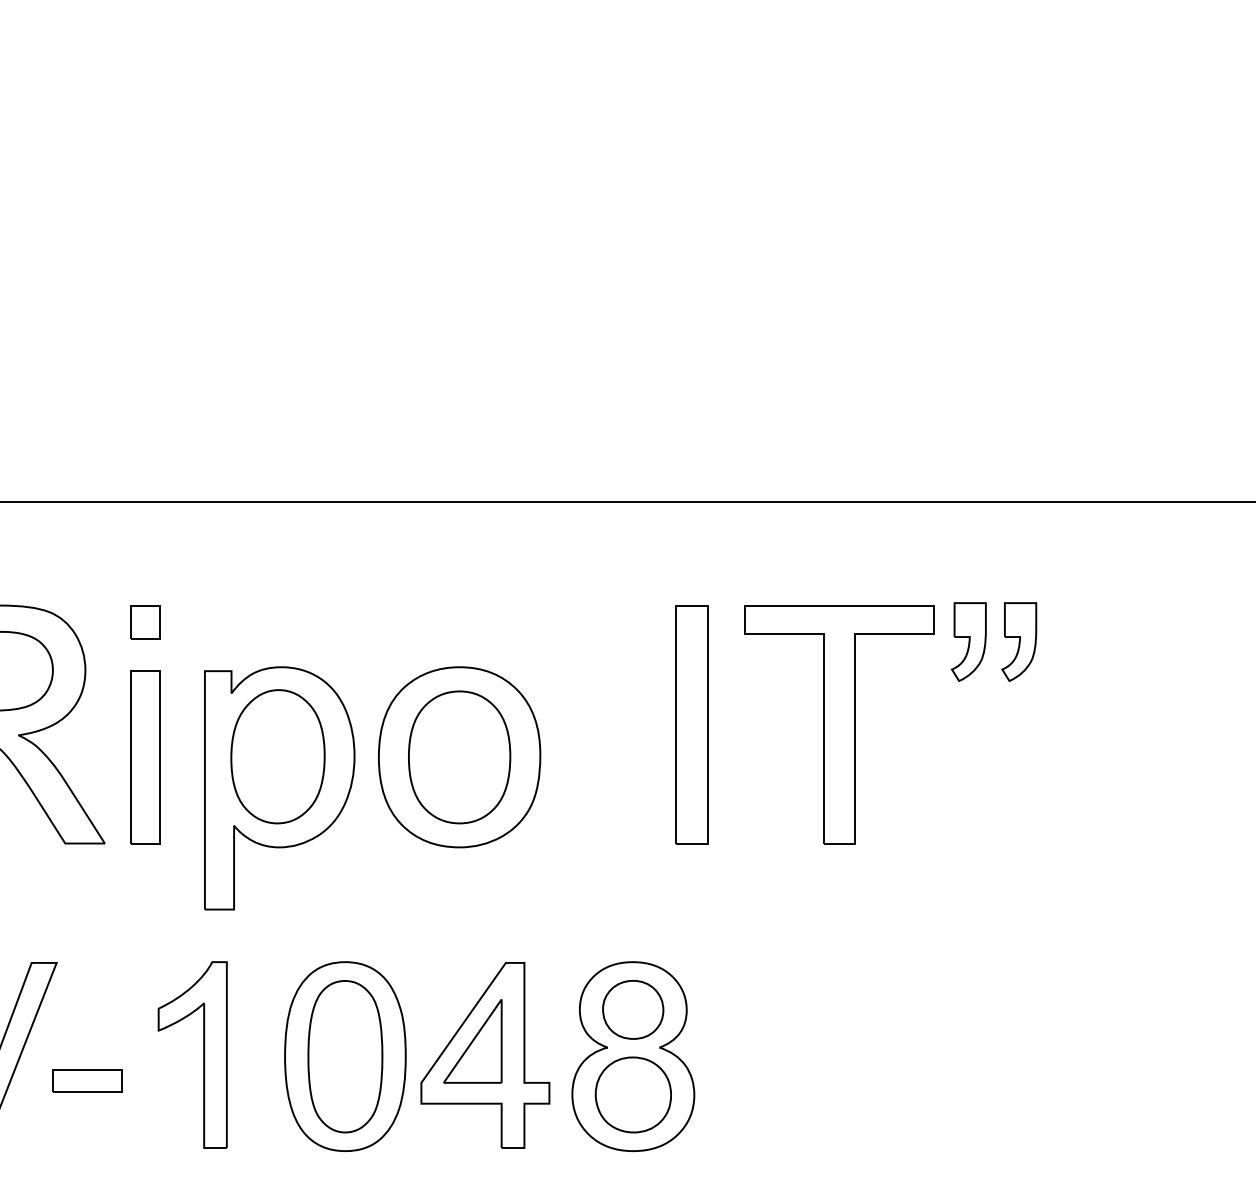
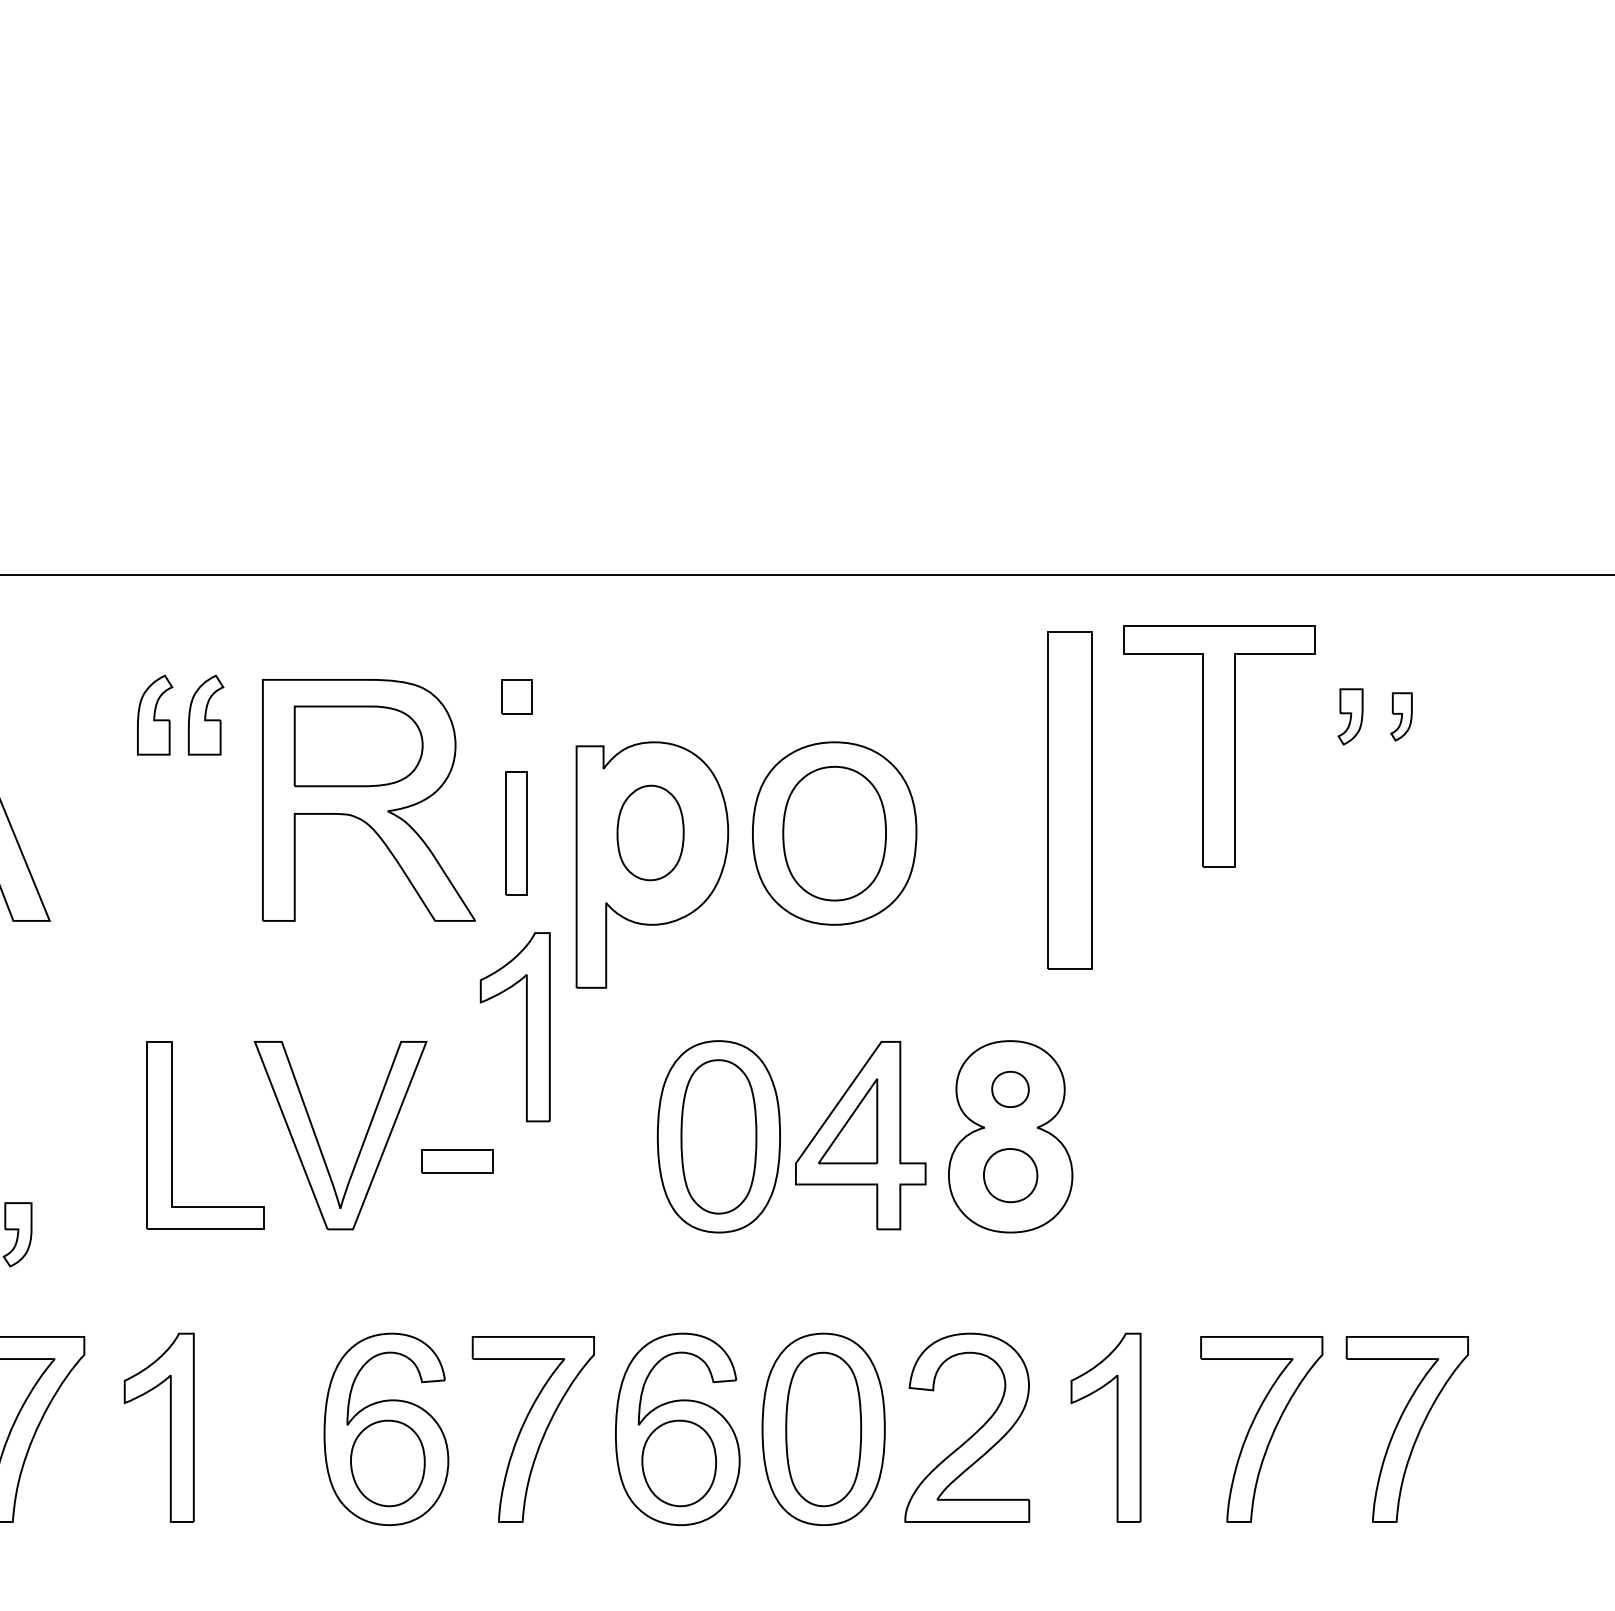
part: (968, 641) -> (1350, 716), size x0.7
part: (1019, 641) -> (1401, 716), size x0.6
part: (691, 724) -> (1069, 800), size x1.4
part: (839, 724) -> (1219, 746), moved
part: (277, 756) -> (650, 832), size x0.7
part: (145, 757) -> (516, 833), size x0.7
part: (633, 1009) -> (1010, 1089), size x0.6
part: (203, 1055) -> (526, 1027), moved
part: (633, 1094) -> (1010, 1175), size x0.7

